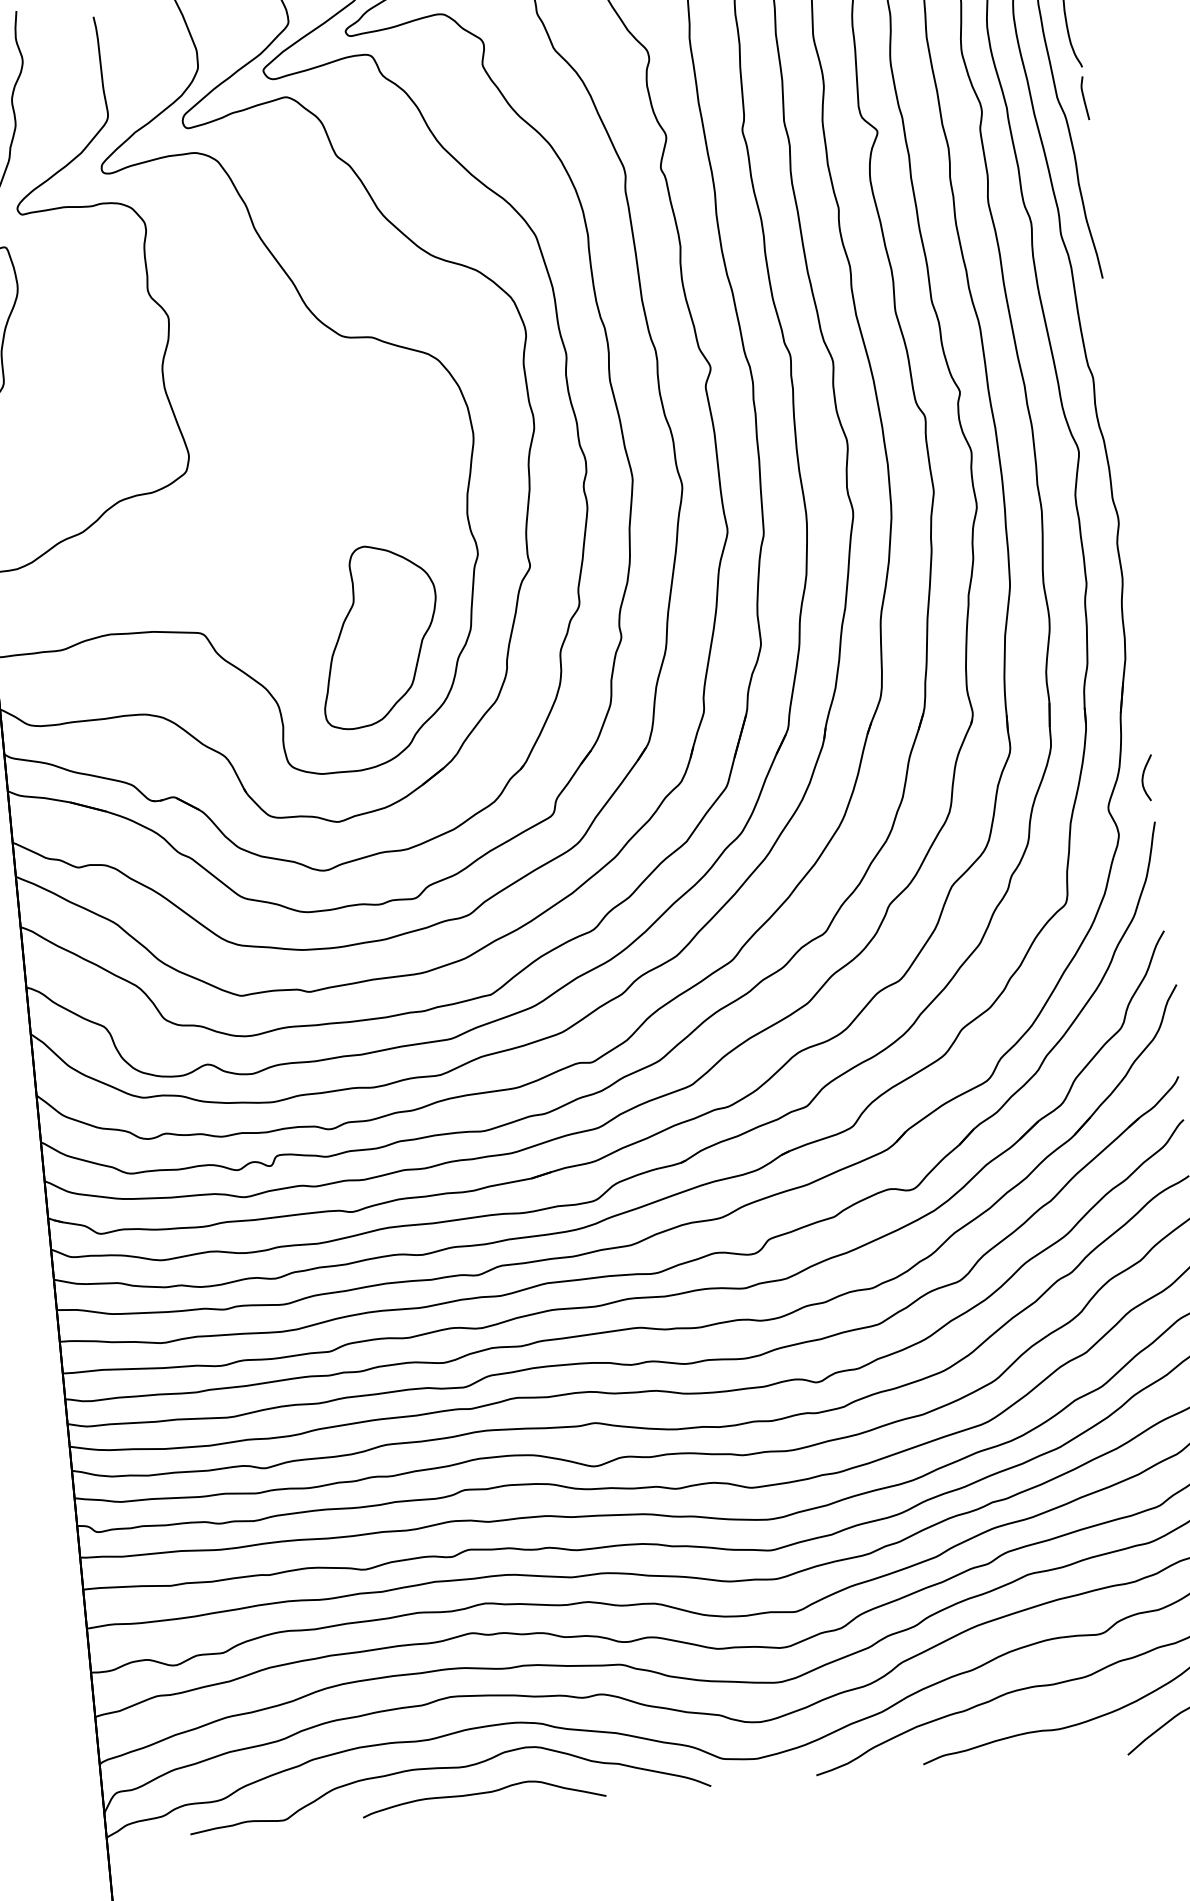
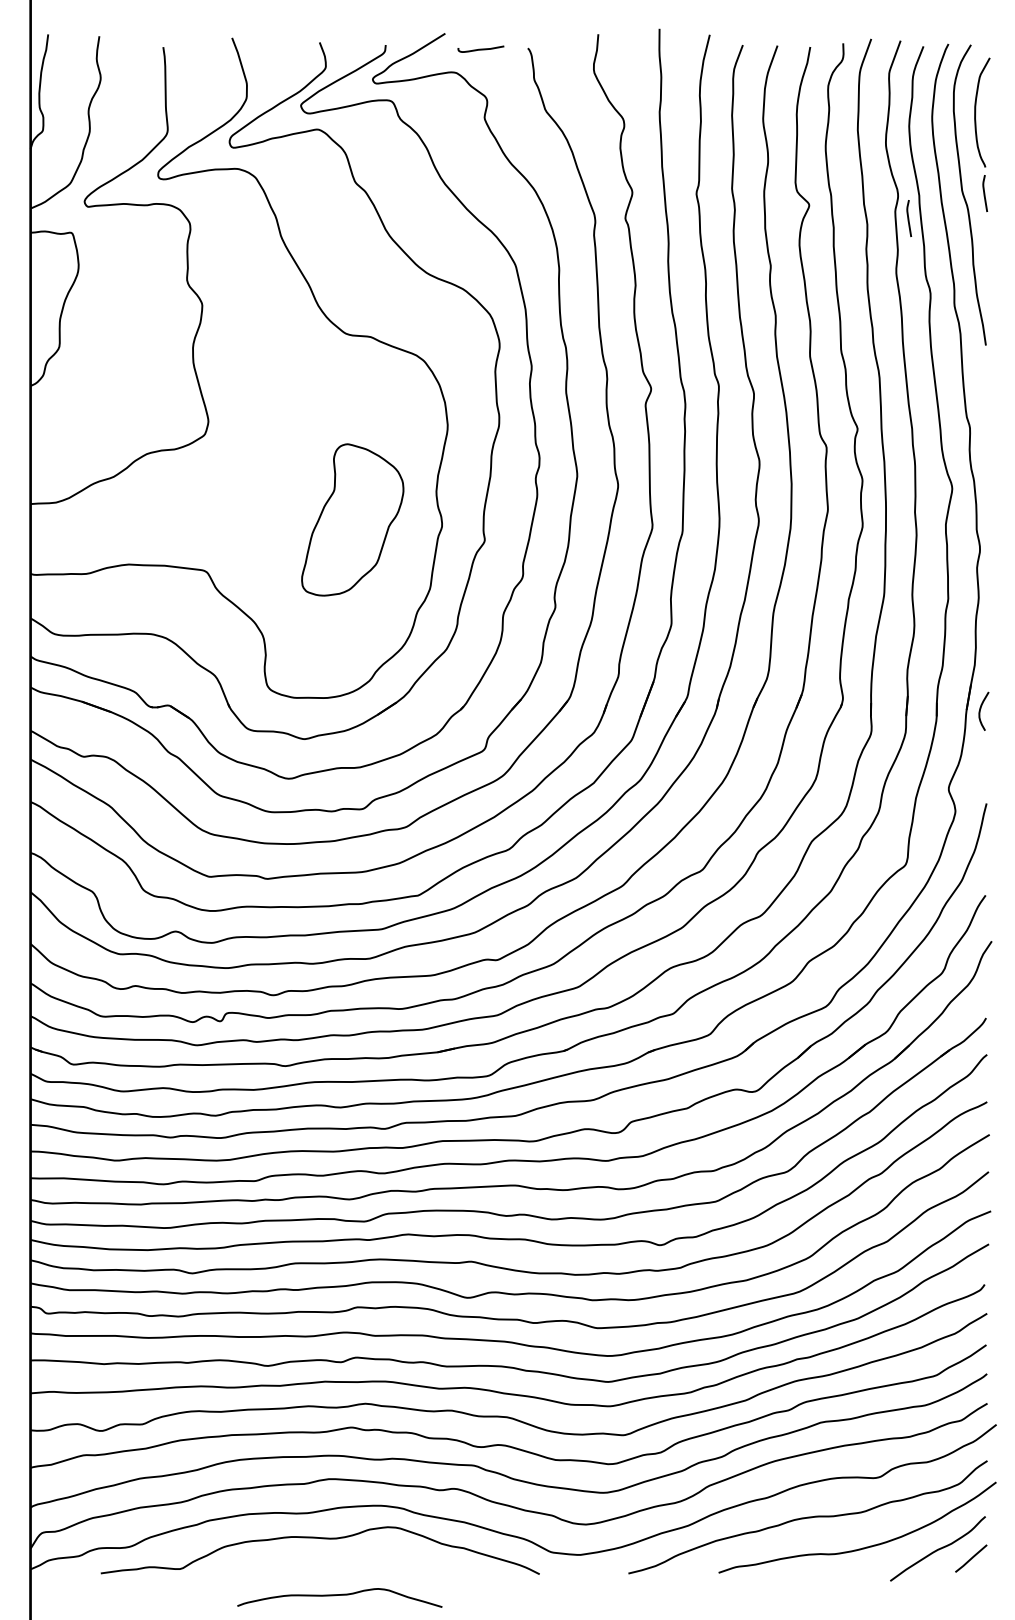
curve: (997, 136) -> (909, 218), added
part: (378, 635) -> (352, 519), moved
curve: (1144, 774) -> (981, 708), moved
curve: (483, 1793) -> (339, 1595), moved

